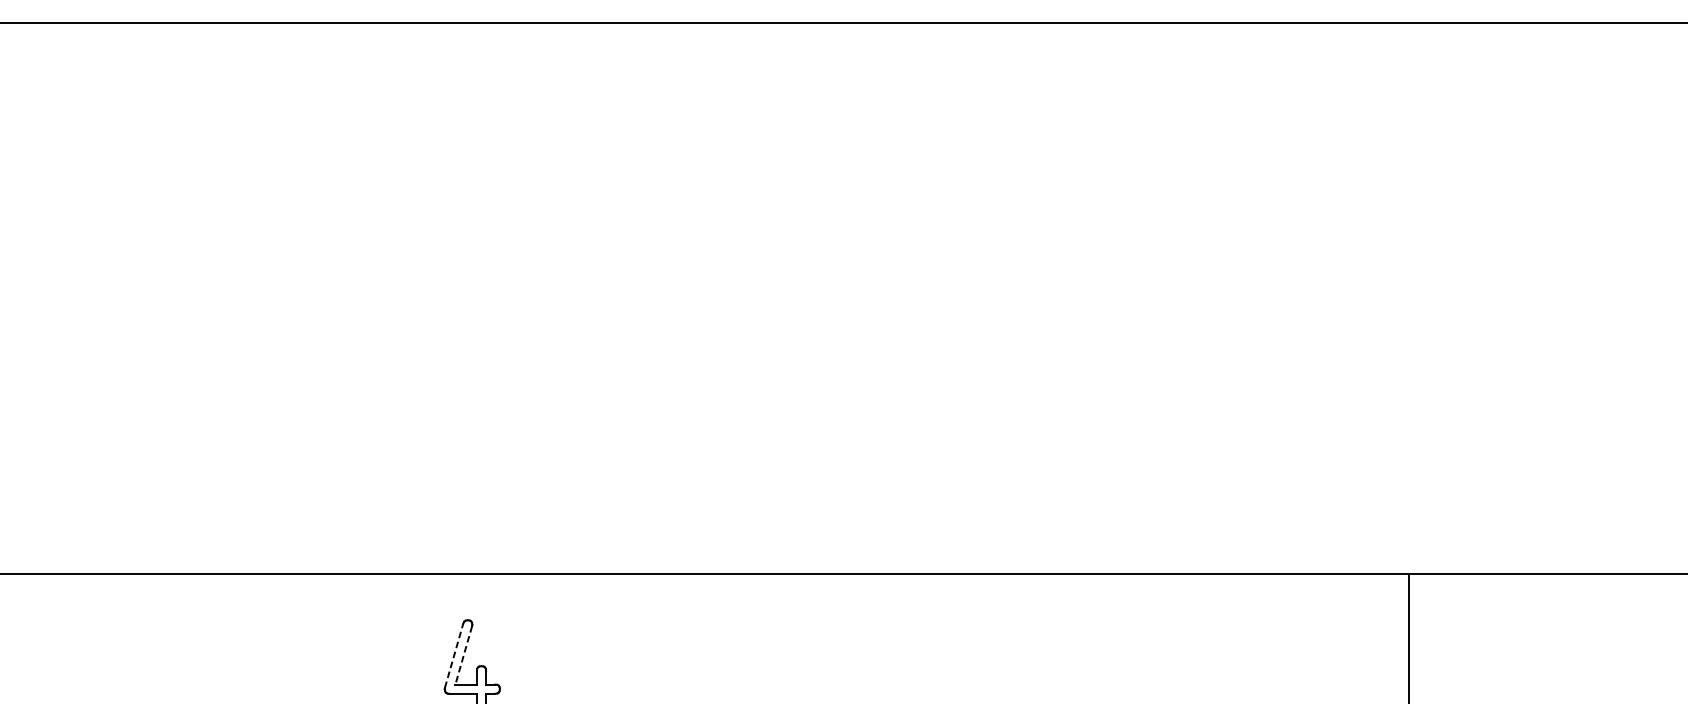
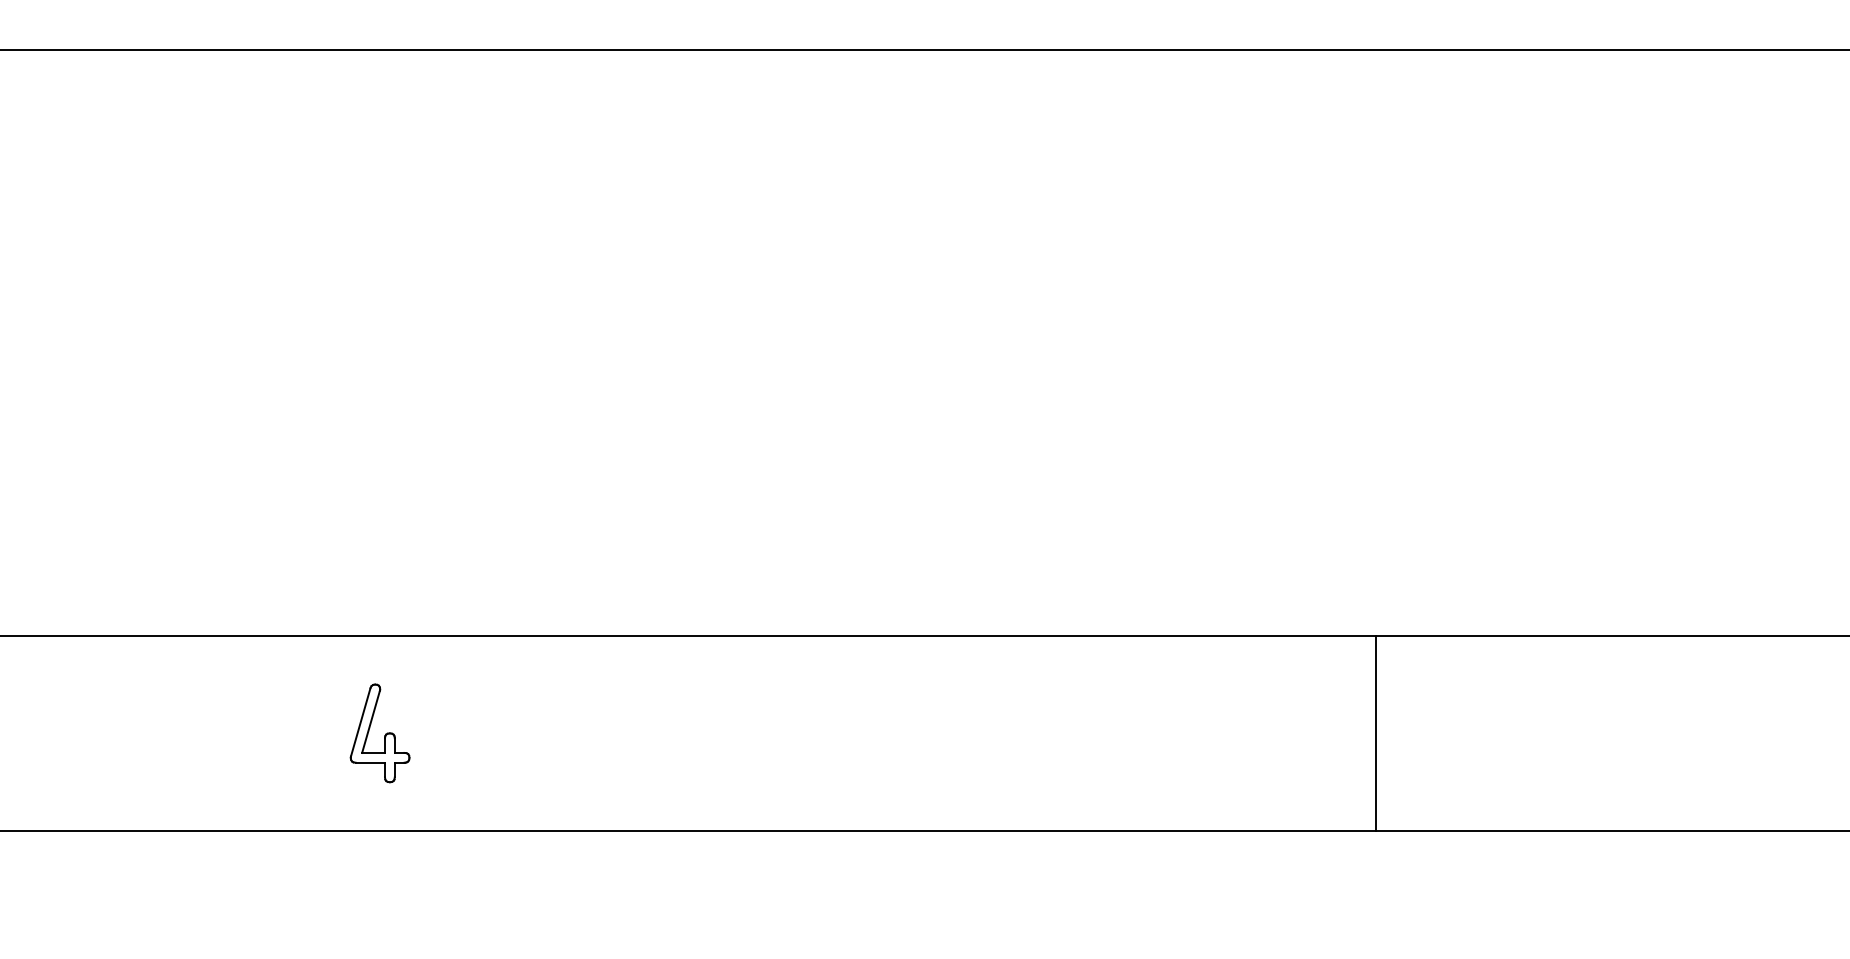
line: (453, 655) -> (360, 722), dashed -> solid
line: (463, 655) -> (370, 722), dashed -> solid

